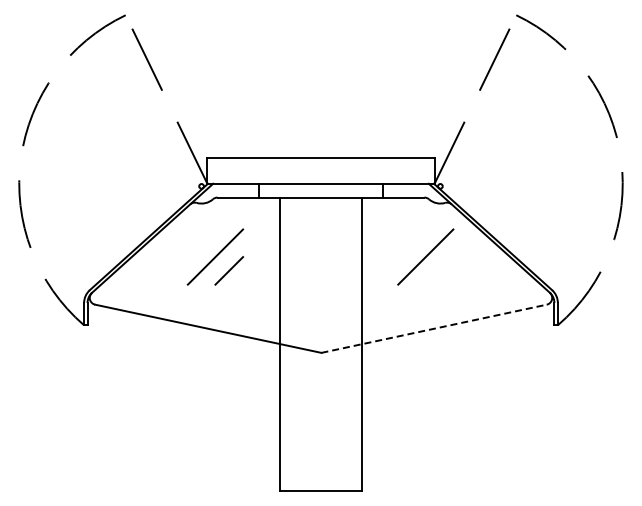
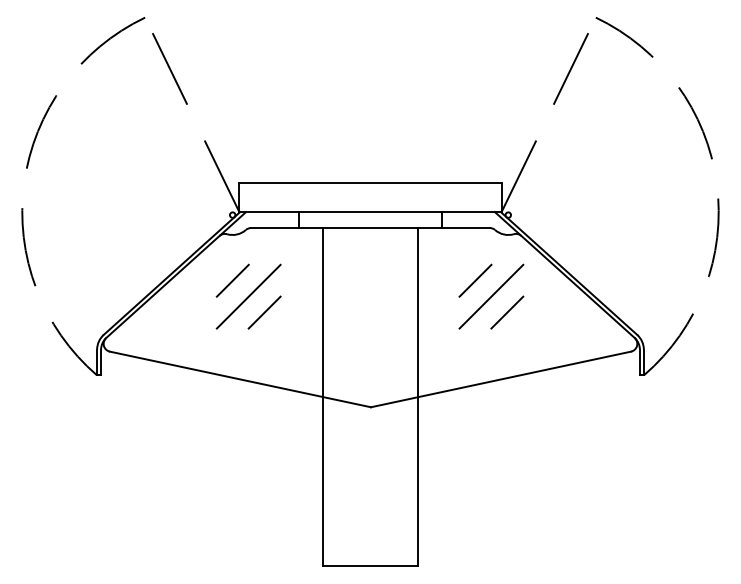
line: (201, 243) -> (232, 281), added
line: (411, 243) -> (474, 281), added
line: (439, 270) -> (507, 312), added
line: (434, 328) -> (501, 379), dashed -> solid

